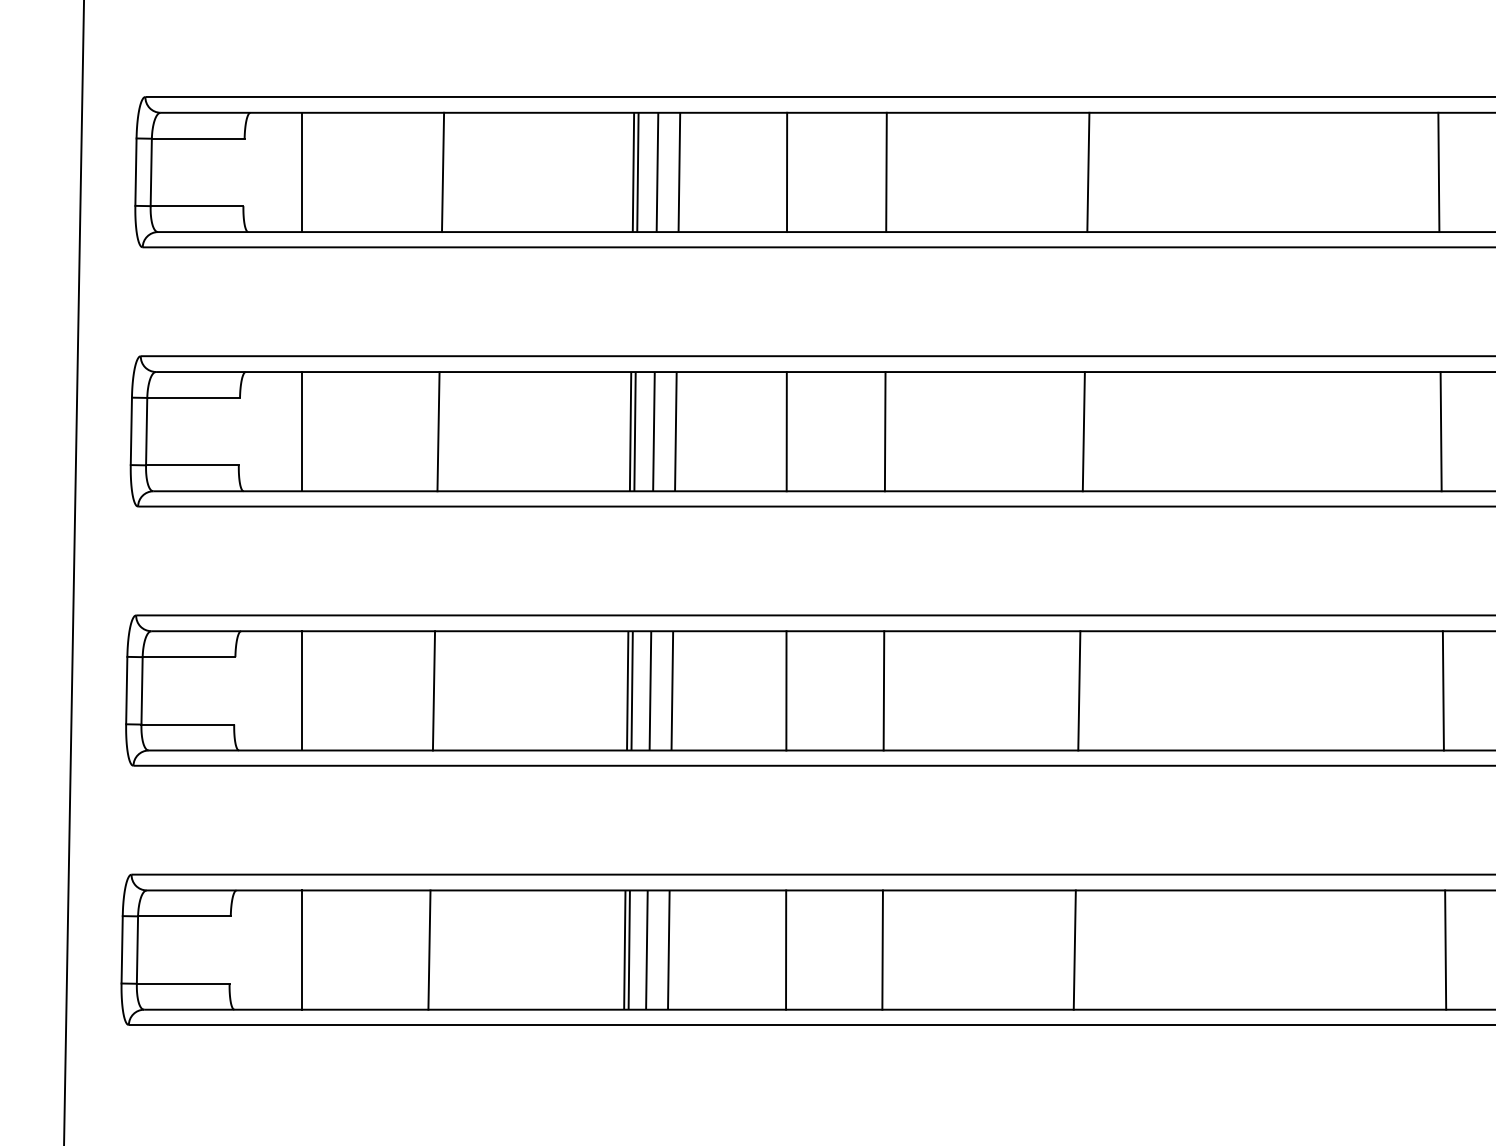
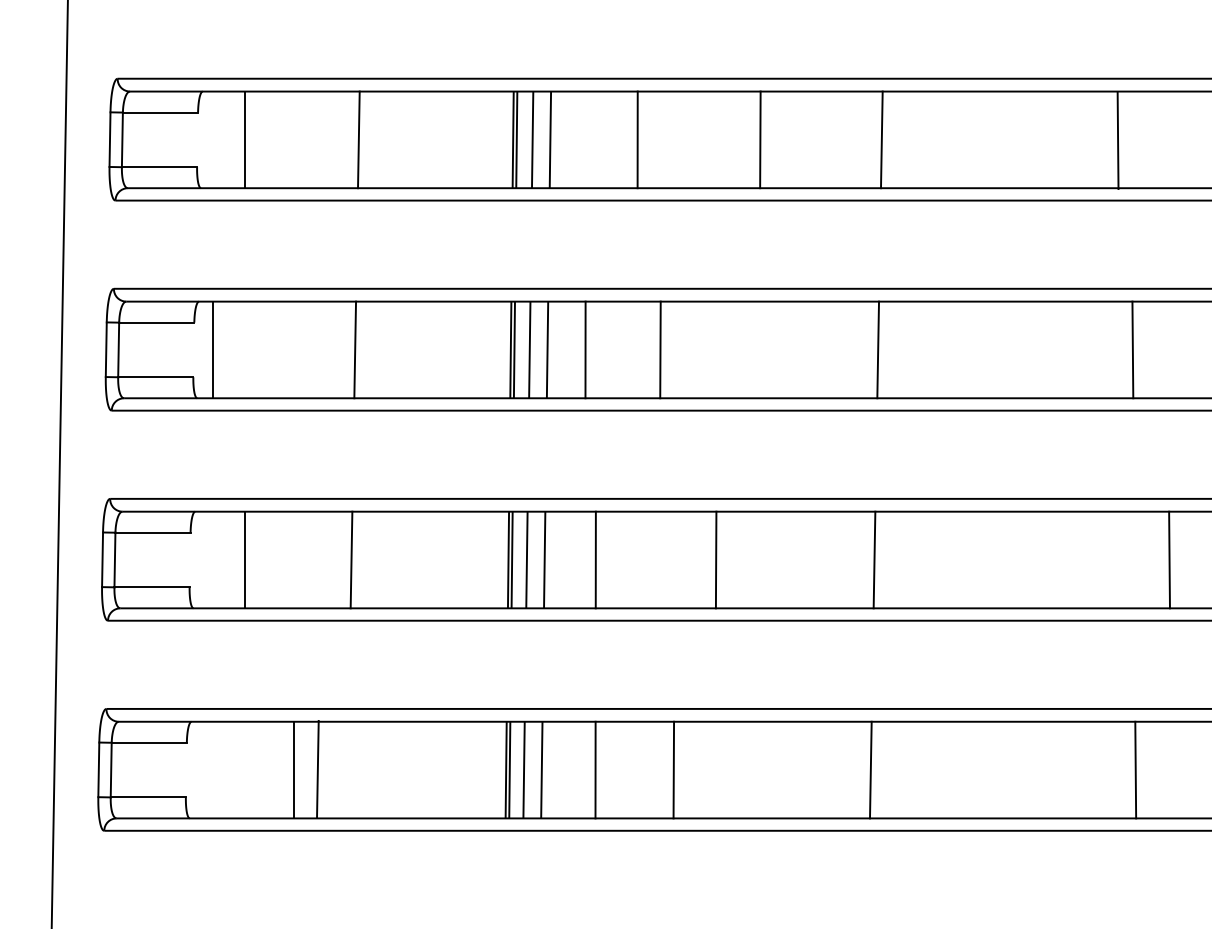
line: (886, 172) -> (760, 139), moved
line: (1438, 172) -> (1117, 140), moved
line: (302, 431) -> (213, 349), moved
line: (786, 431) -> (585, 349), moved
line: (884, 431) -> (659, 349), moved
line: (1440, 431) -> (1132, 349), moved
line: (786, 690) -> (595, 559), moved
line: (302, 949) -> (294, 769), moved
line: (429, 949) -> (317, 768), moved
line: (786, 949) -> (595, 769), moved
line: (882, 949) -> (673, 769), moved
line: (1445, 949) -> (1135, 769), moved

